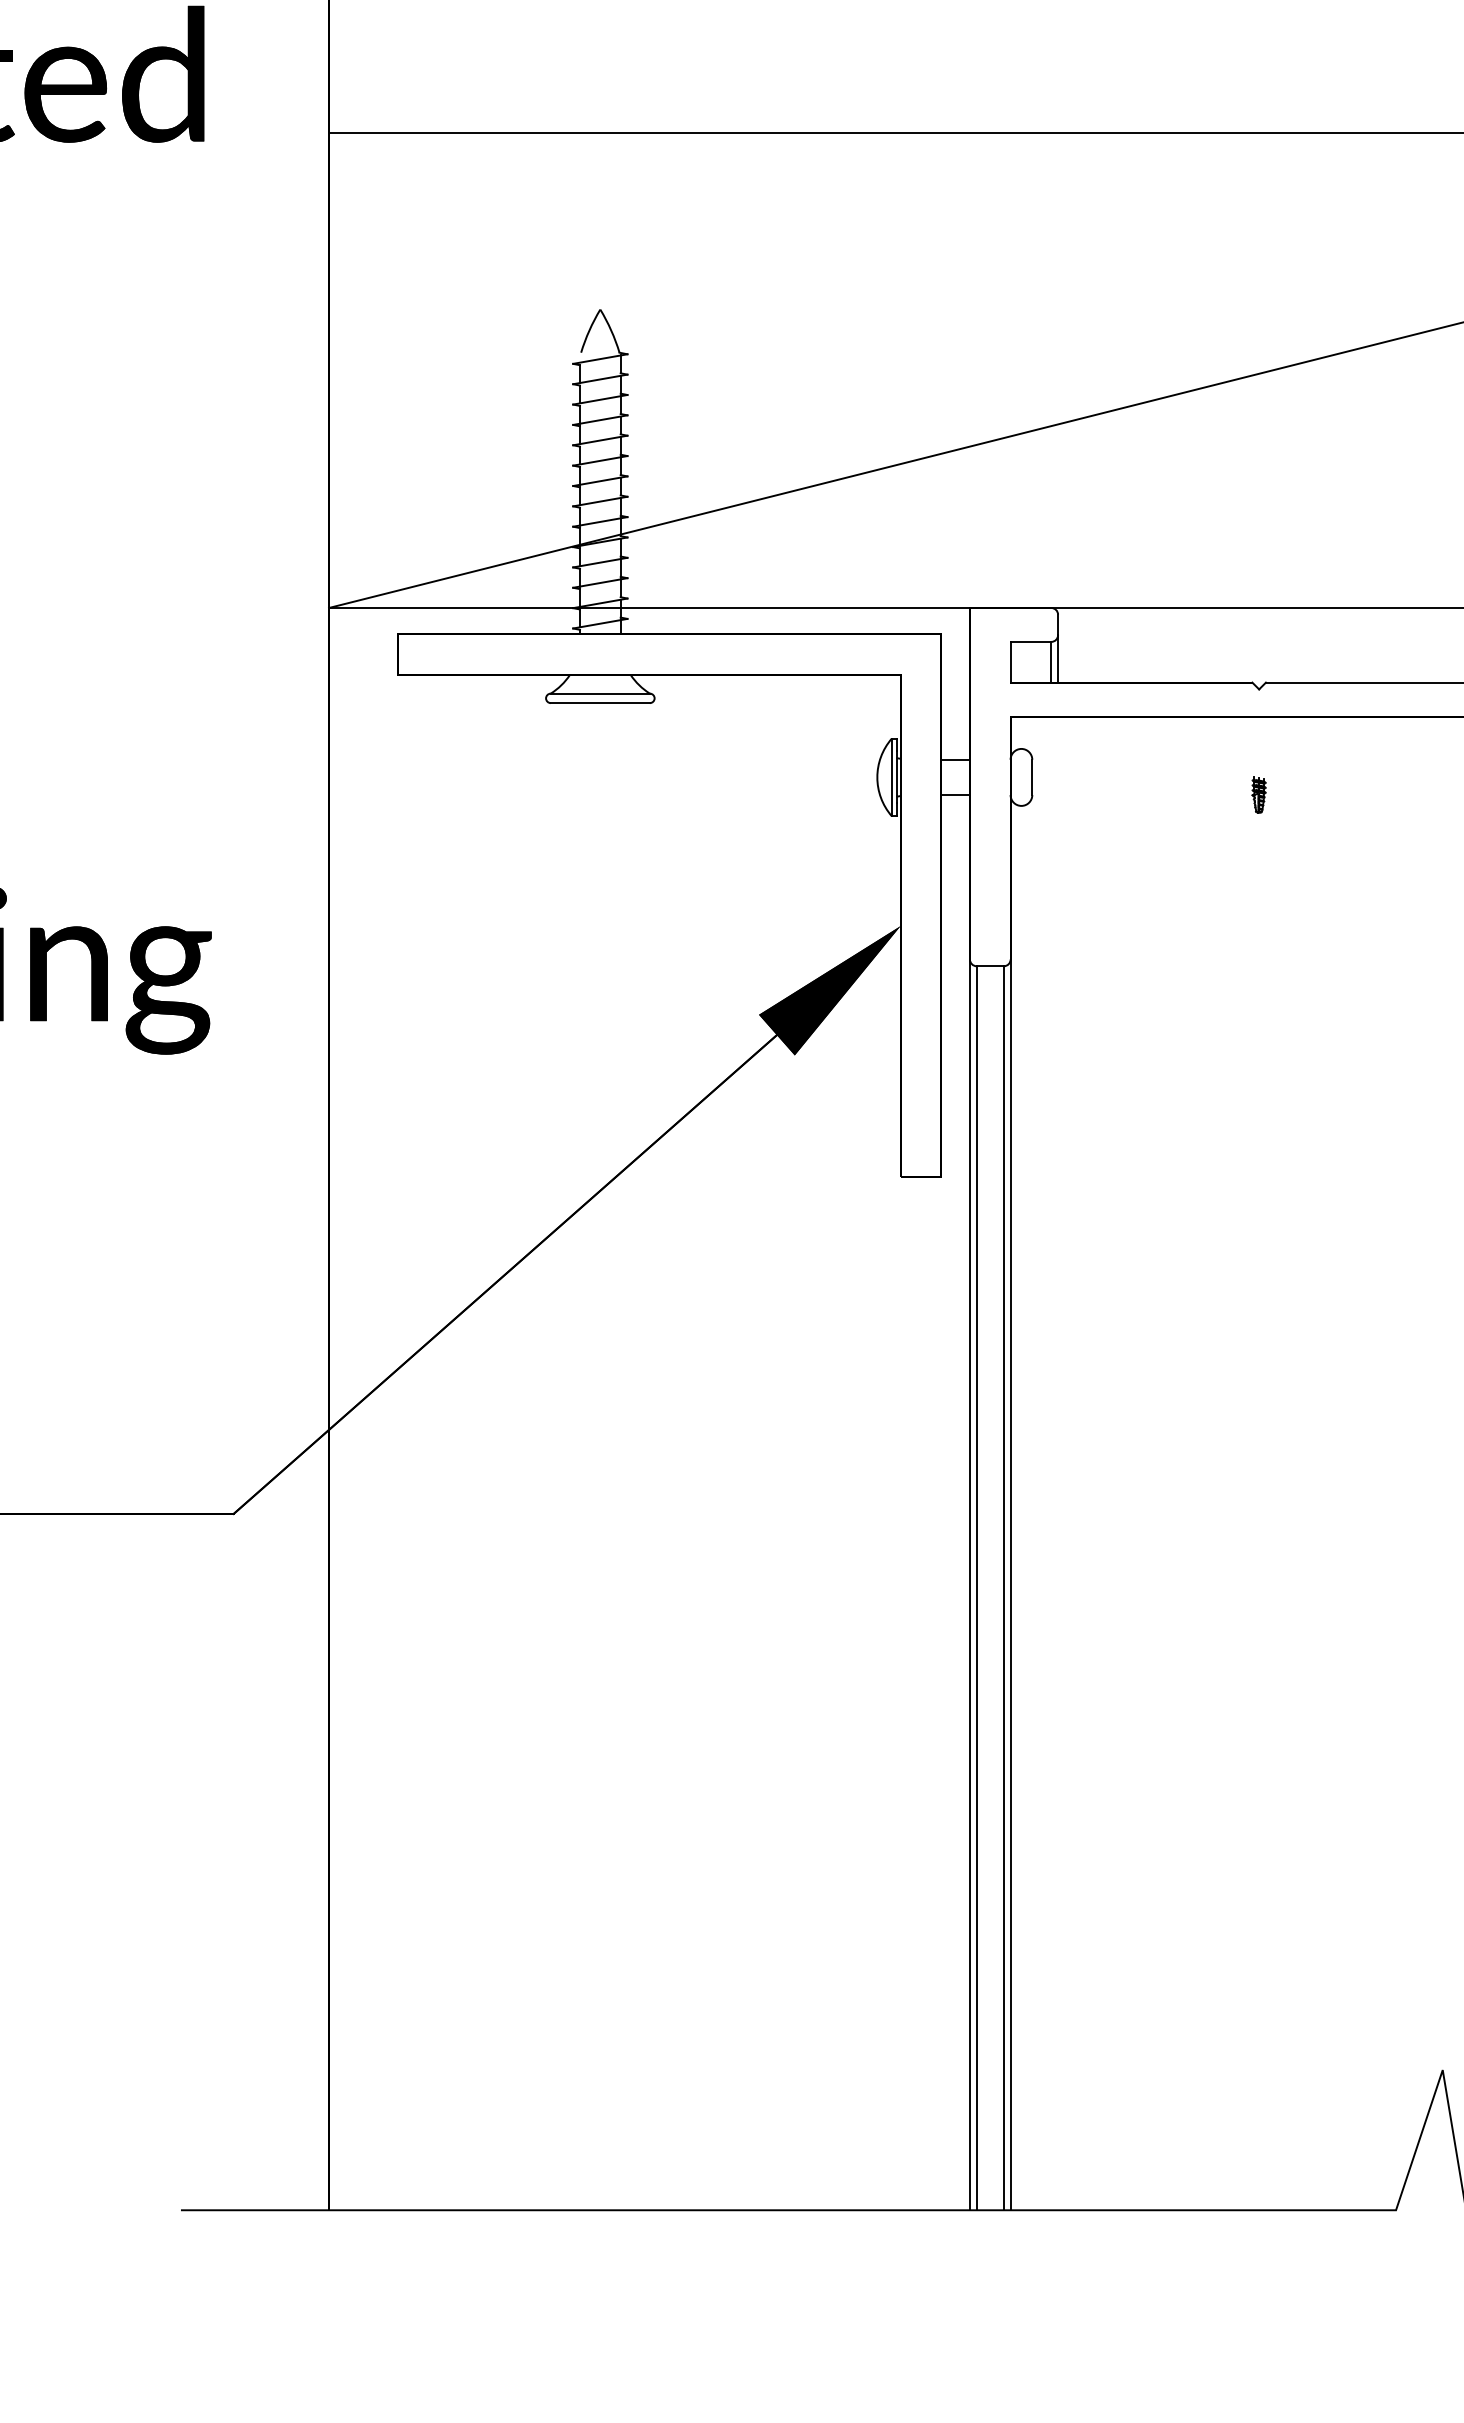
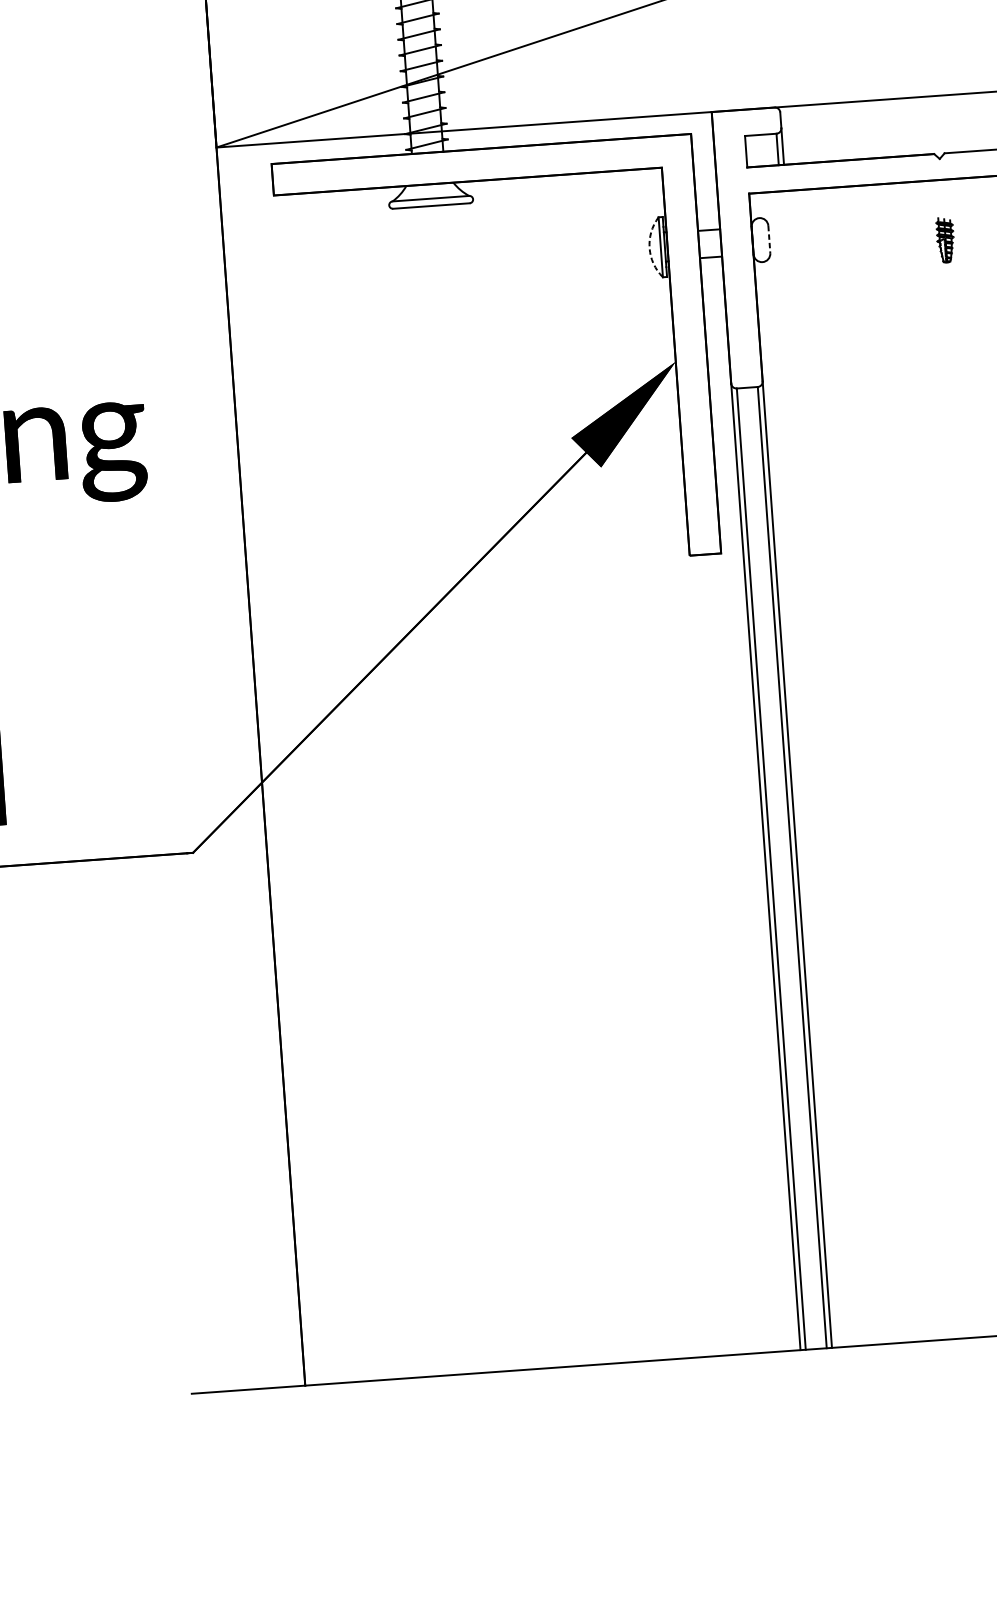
arc: (877, 777) -> (649, 248), solid -> dashed
line: (1032, 777) -> (769, 239), solid -> dashed
part: (1258, 794) -> (945, 240), size x1.6

